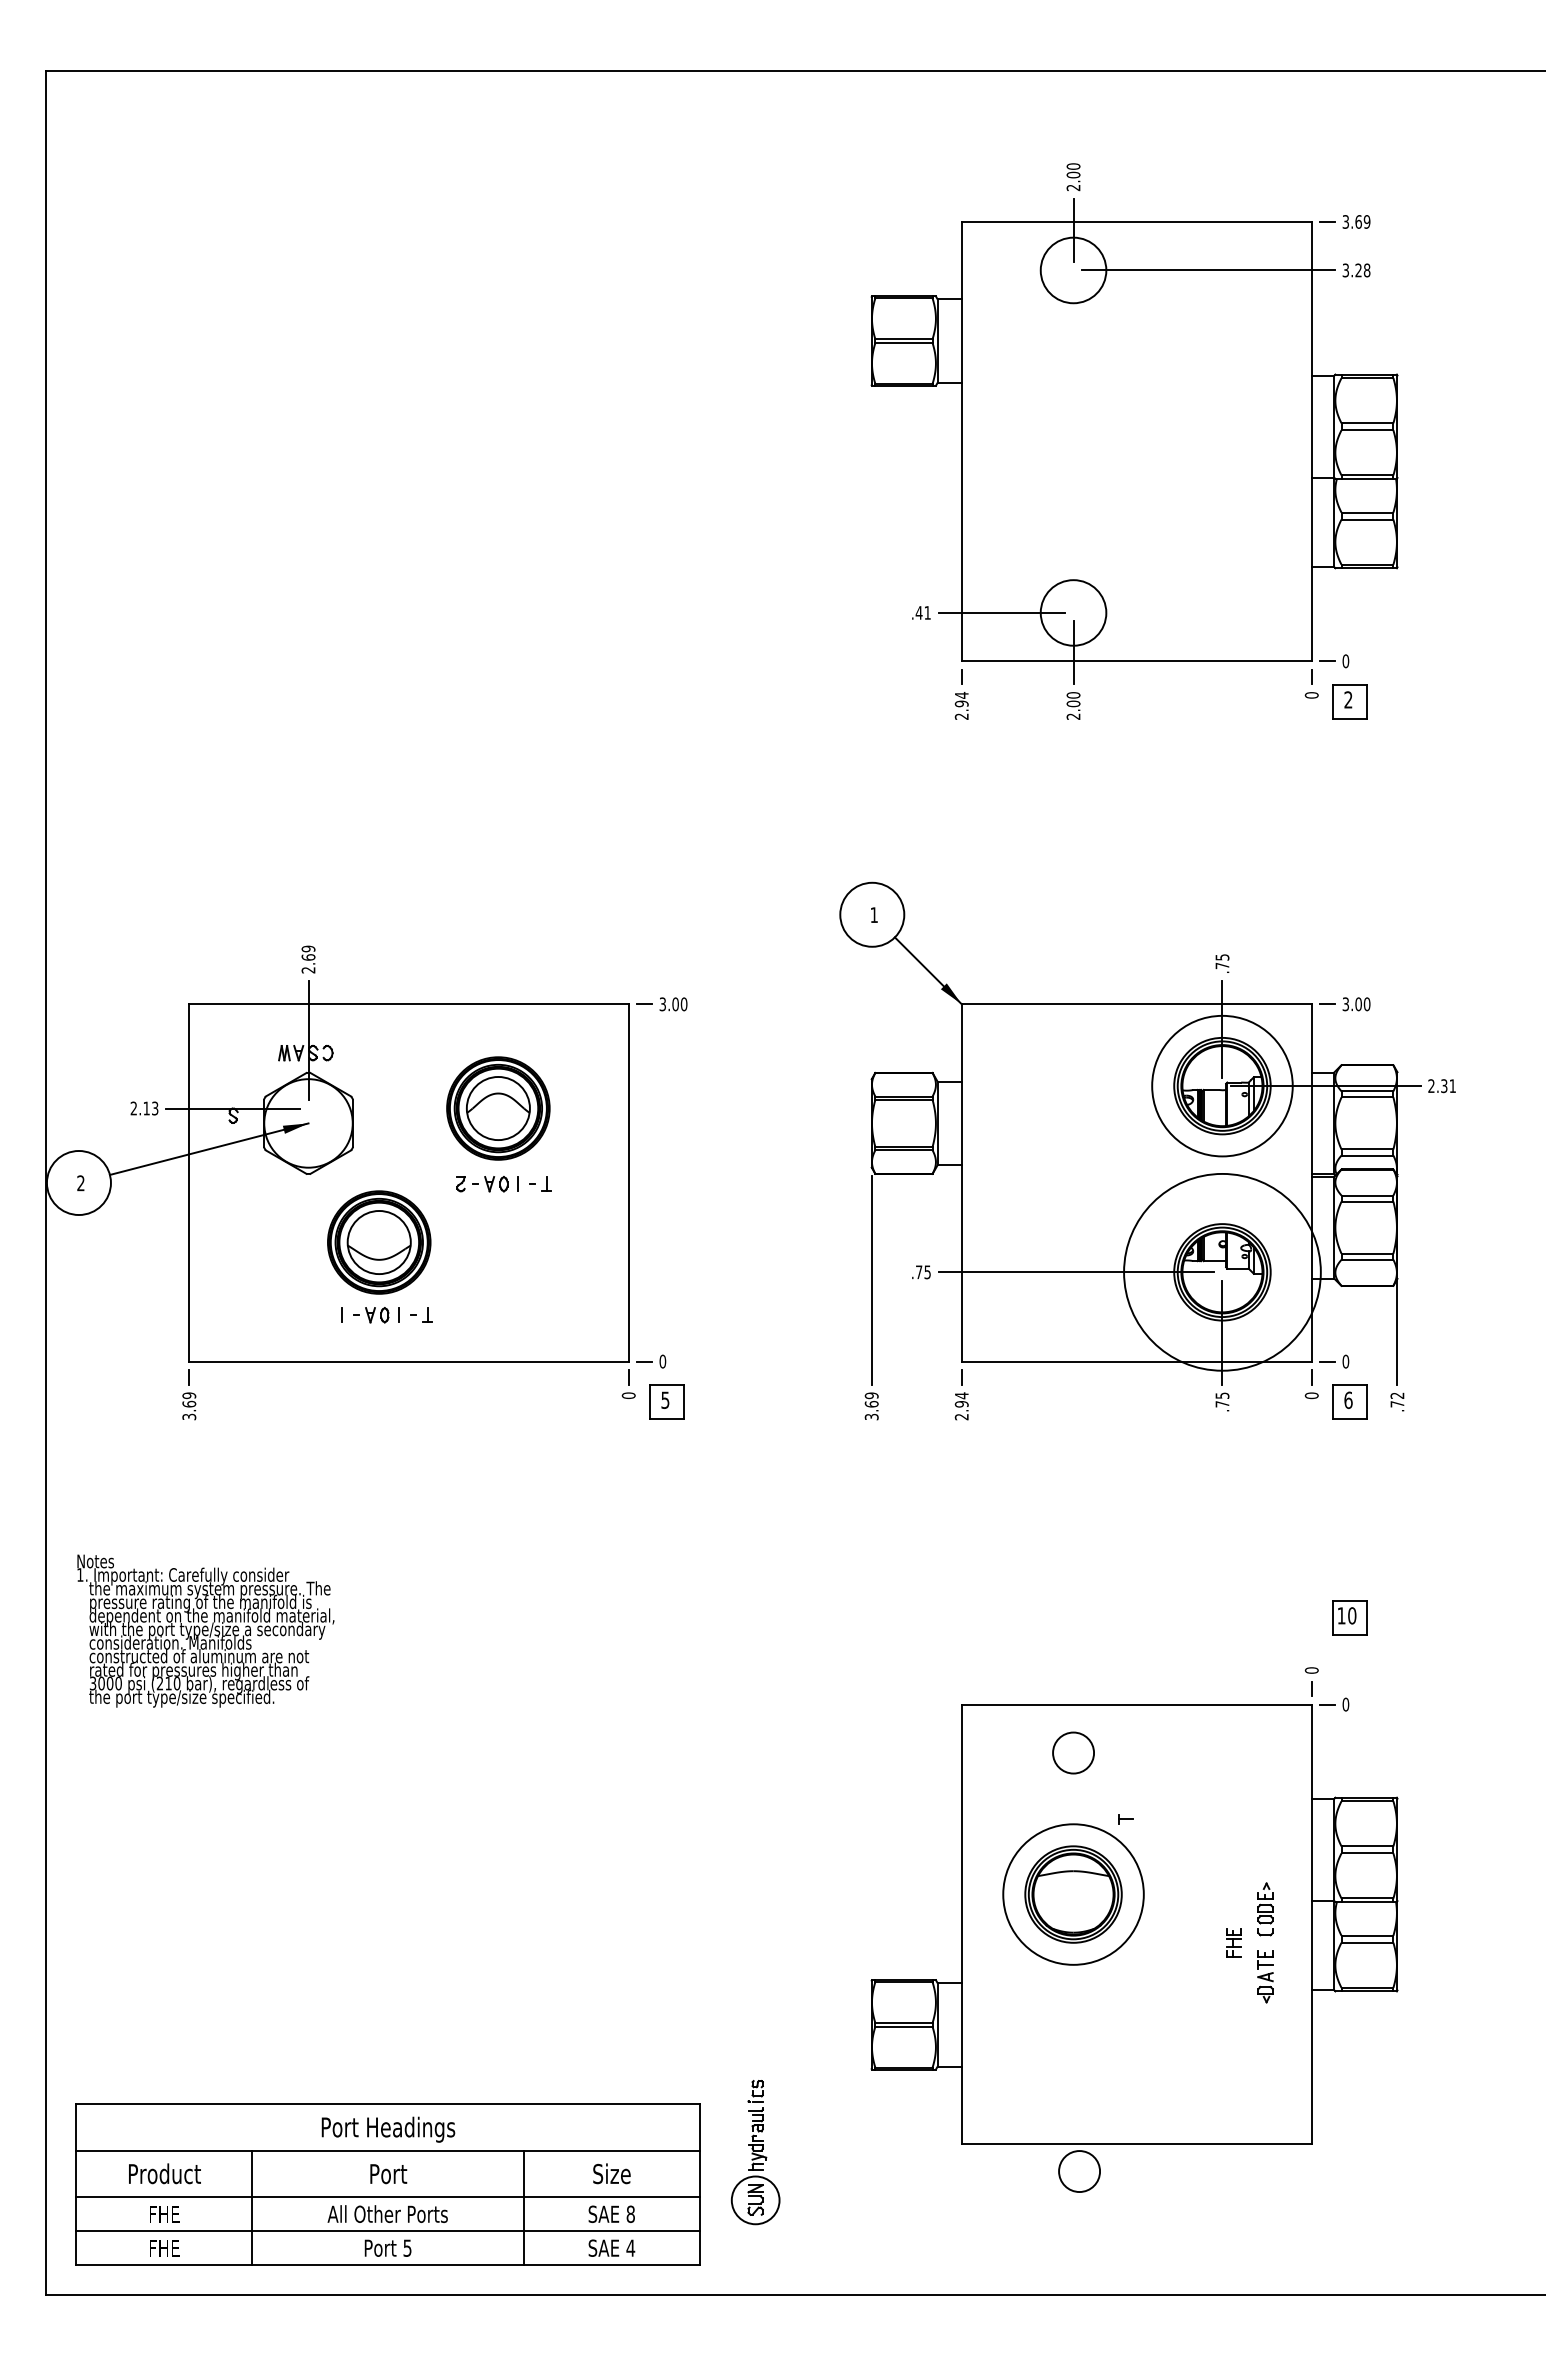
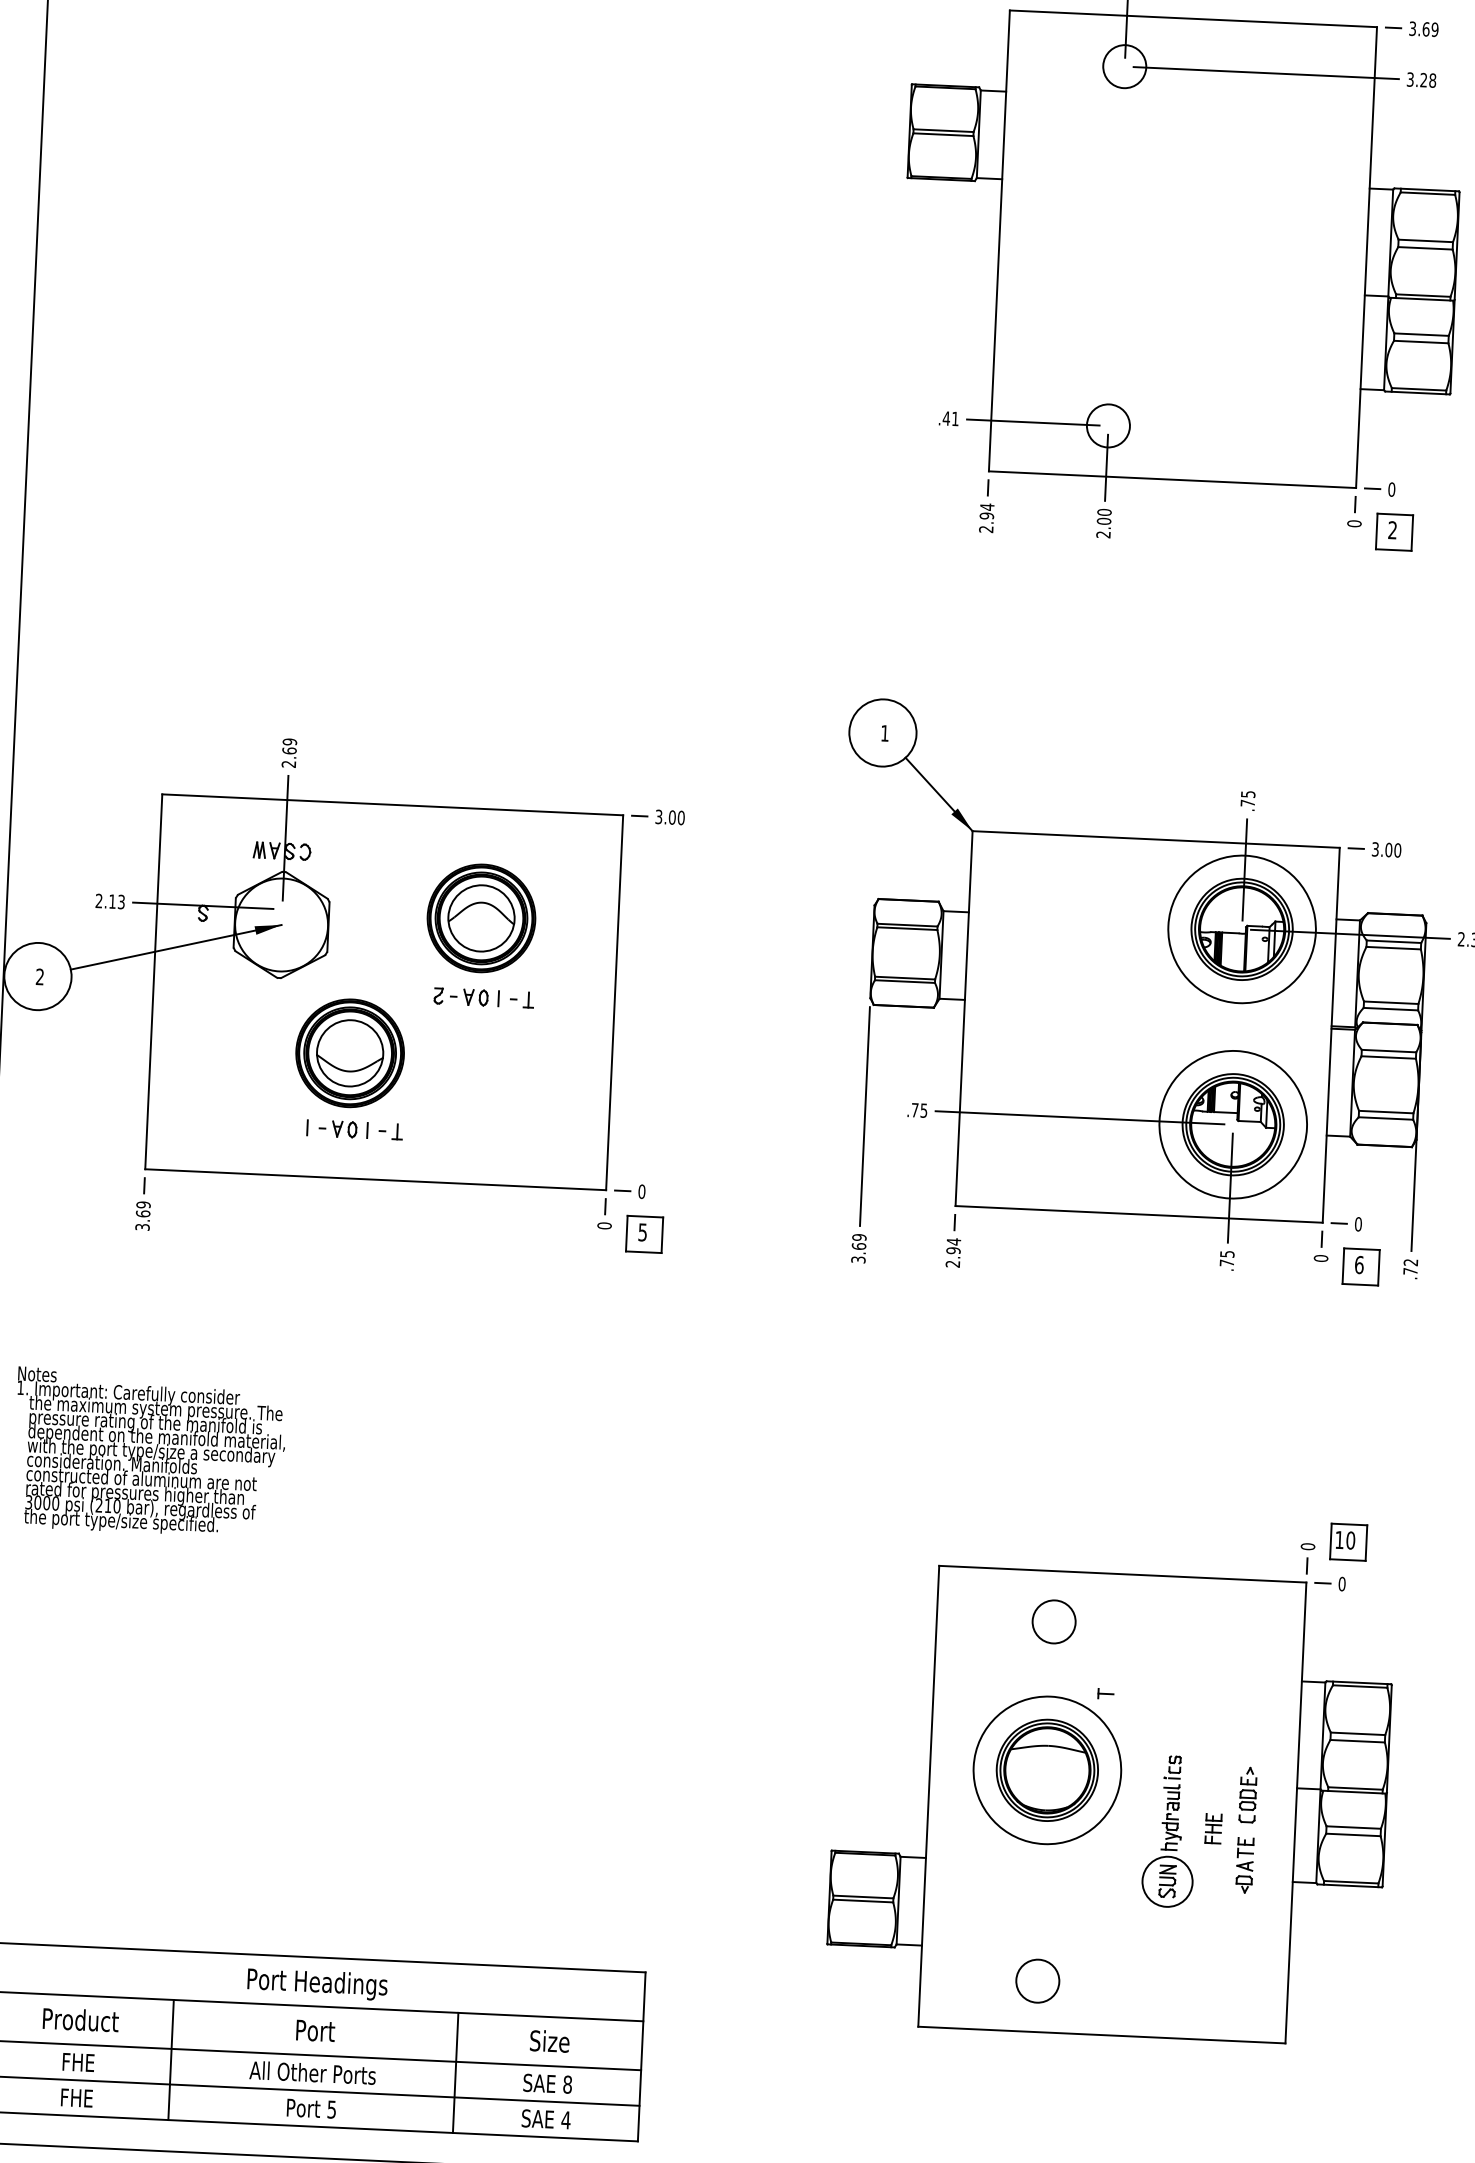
circle: (1073, 269) -> (1124, 65), size x0.62
circle: (1073, 612) -> (1108, 425), size x0.62
circle: (1222, 1272) -> (1233, 1124), size x0.71
part: (1349, 1617) -> (1347, 1542), moved
part: (755, 2152) -> (1169, 1831), moved
circle: (1079, 2171) -> (1037, 1981), moved

